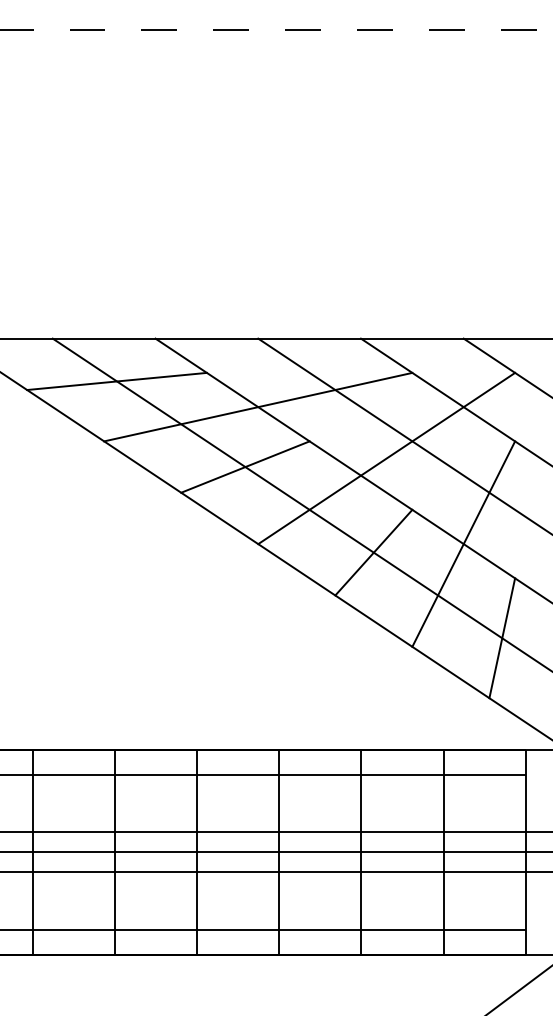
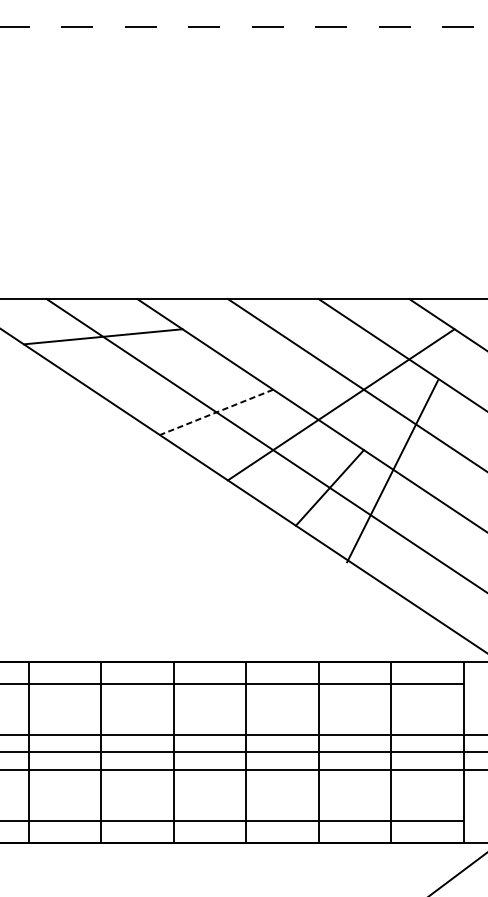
line: (258, 406) -> (228, 358), removed
line: (244, 467) -> (215, 412), solid -> dashed
line: (463, 543) -> (392, 471), moved
line: (502, 638) -> (443, 563), removed

